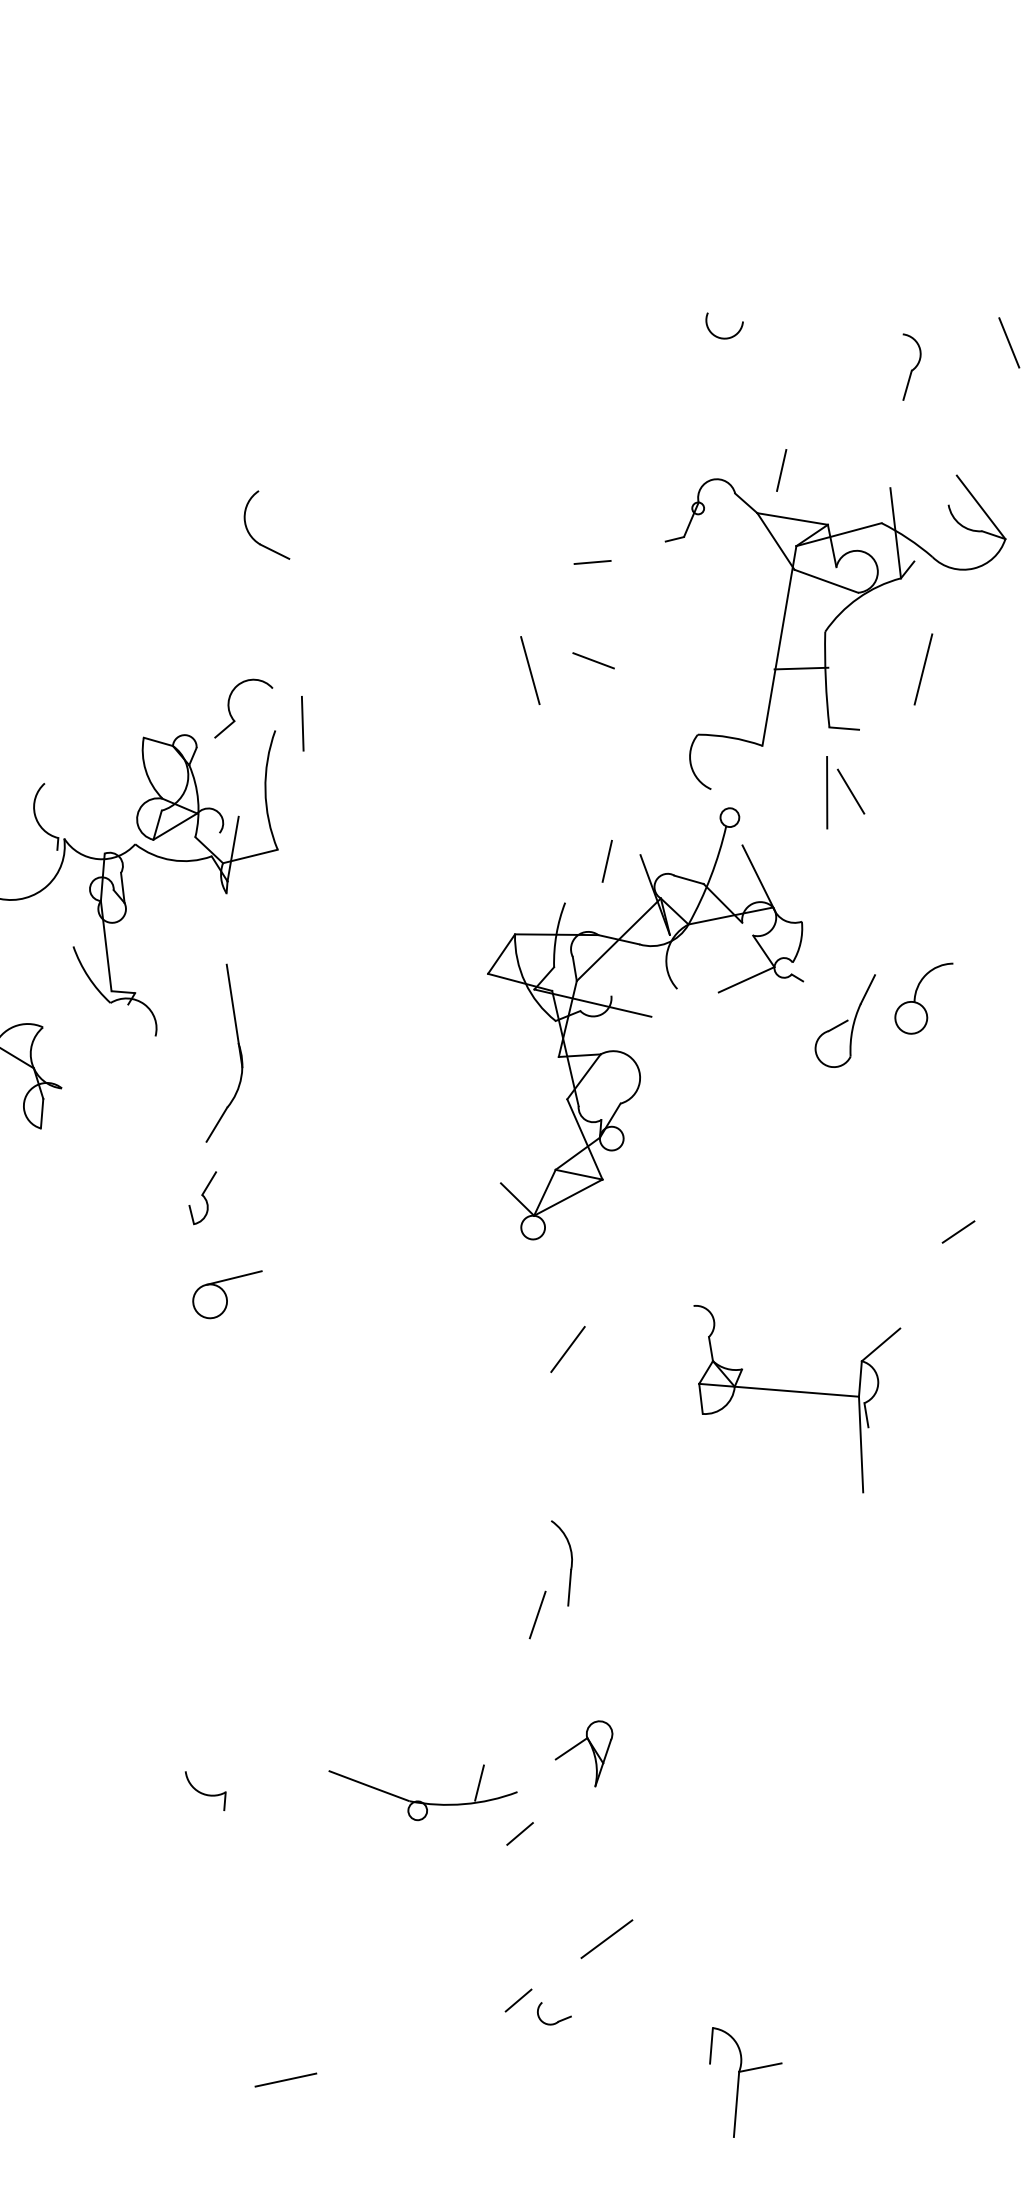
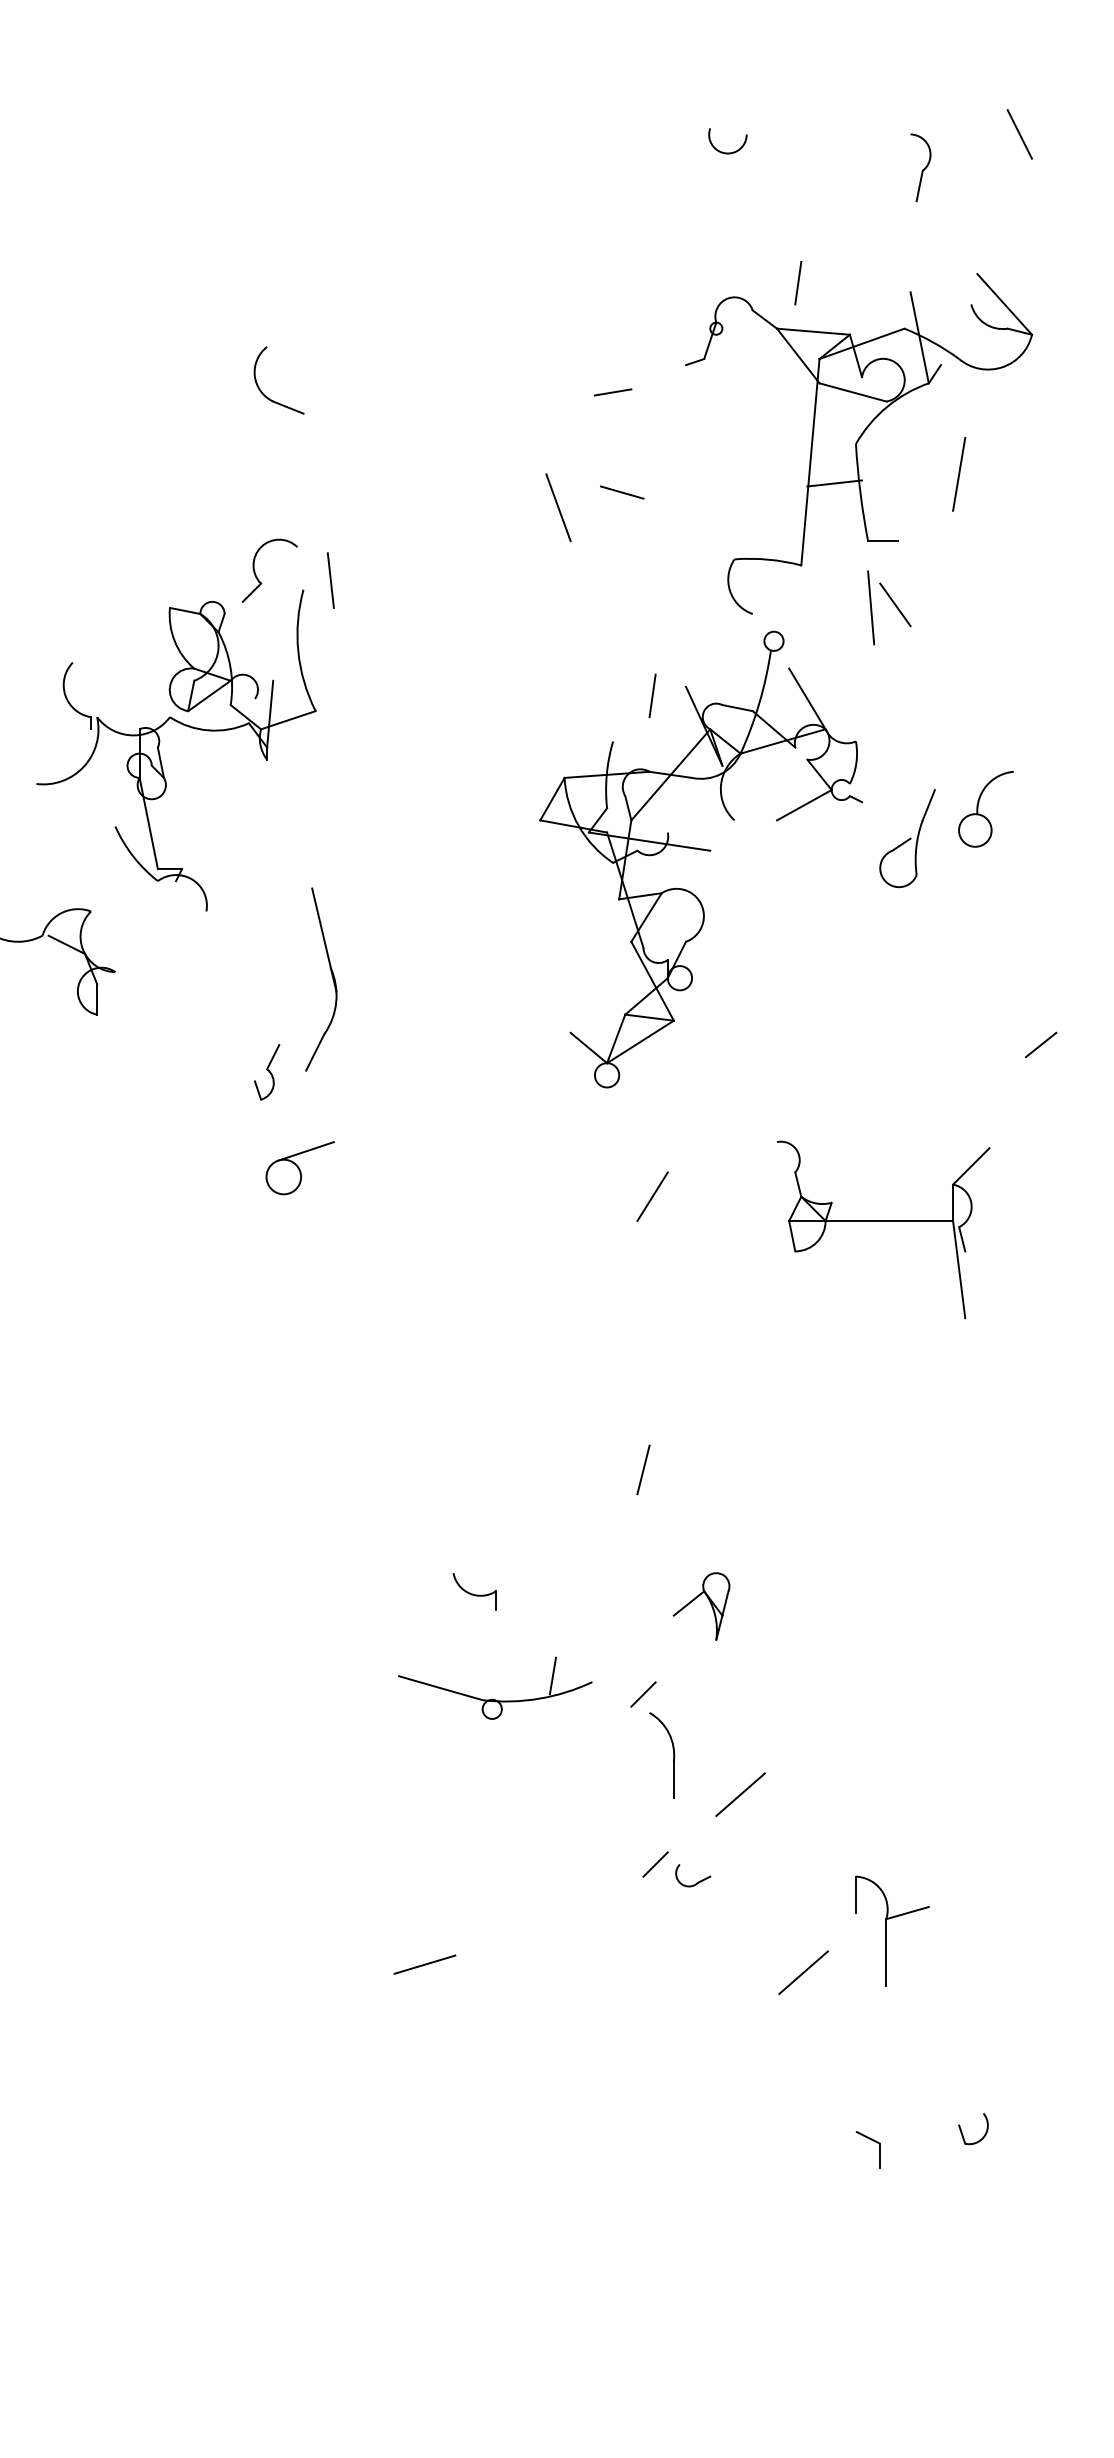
part: (238, 1051) -> (331, 975), moved
part: (571, 1564) -> (673, 1755), moved
part: (204, 1790) -> (474, 1591), moved
part: (418, 1800) -> (492, 1698), moved
line: (654, 2117) -> (803, 1972), added

